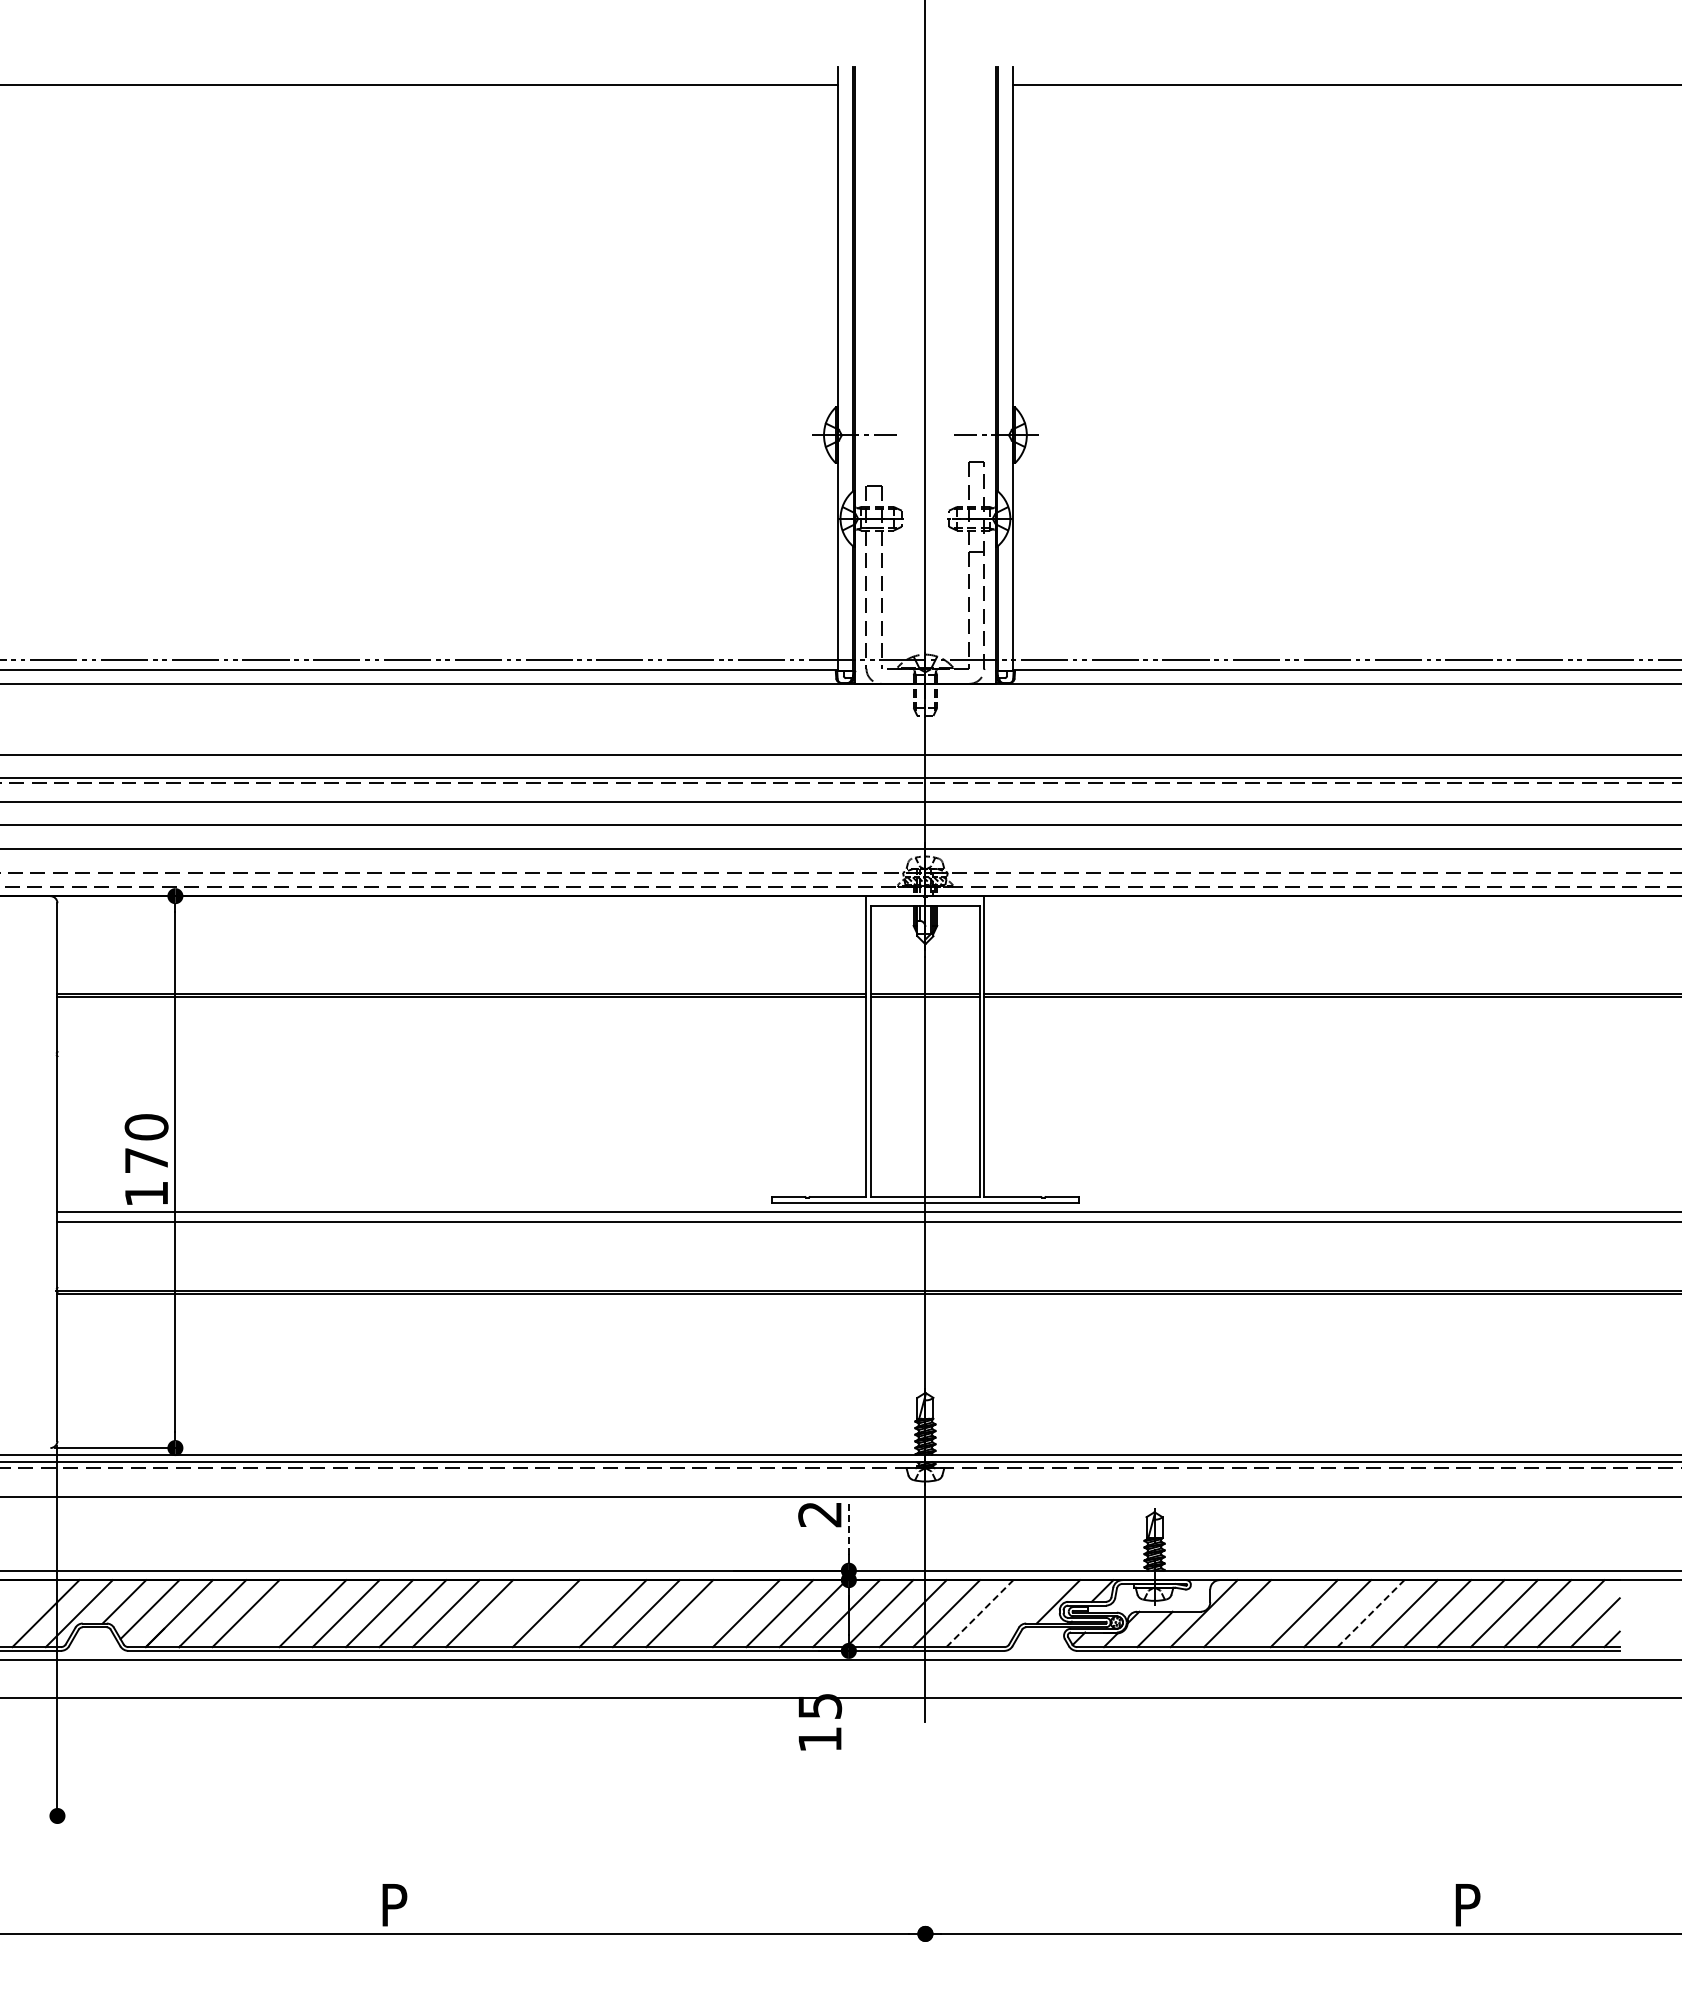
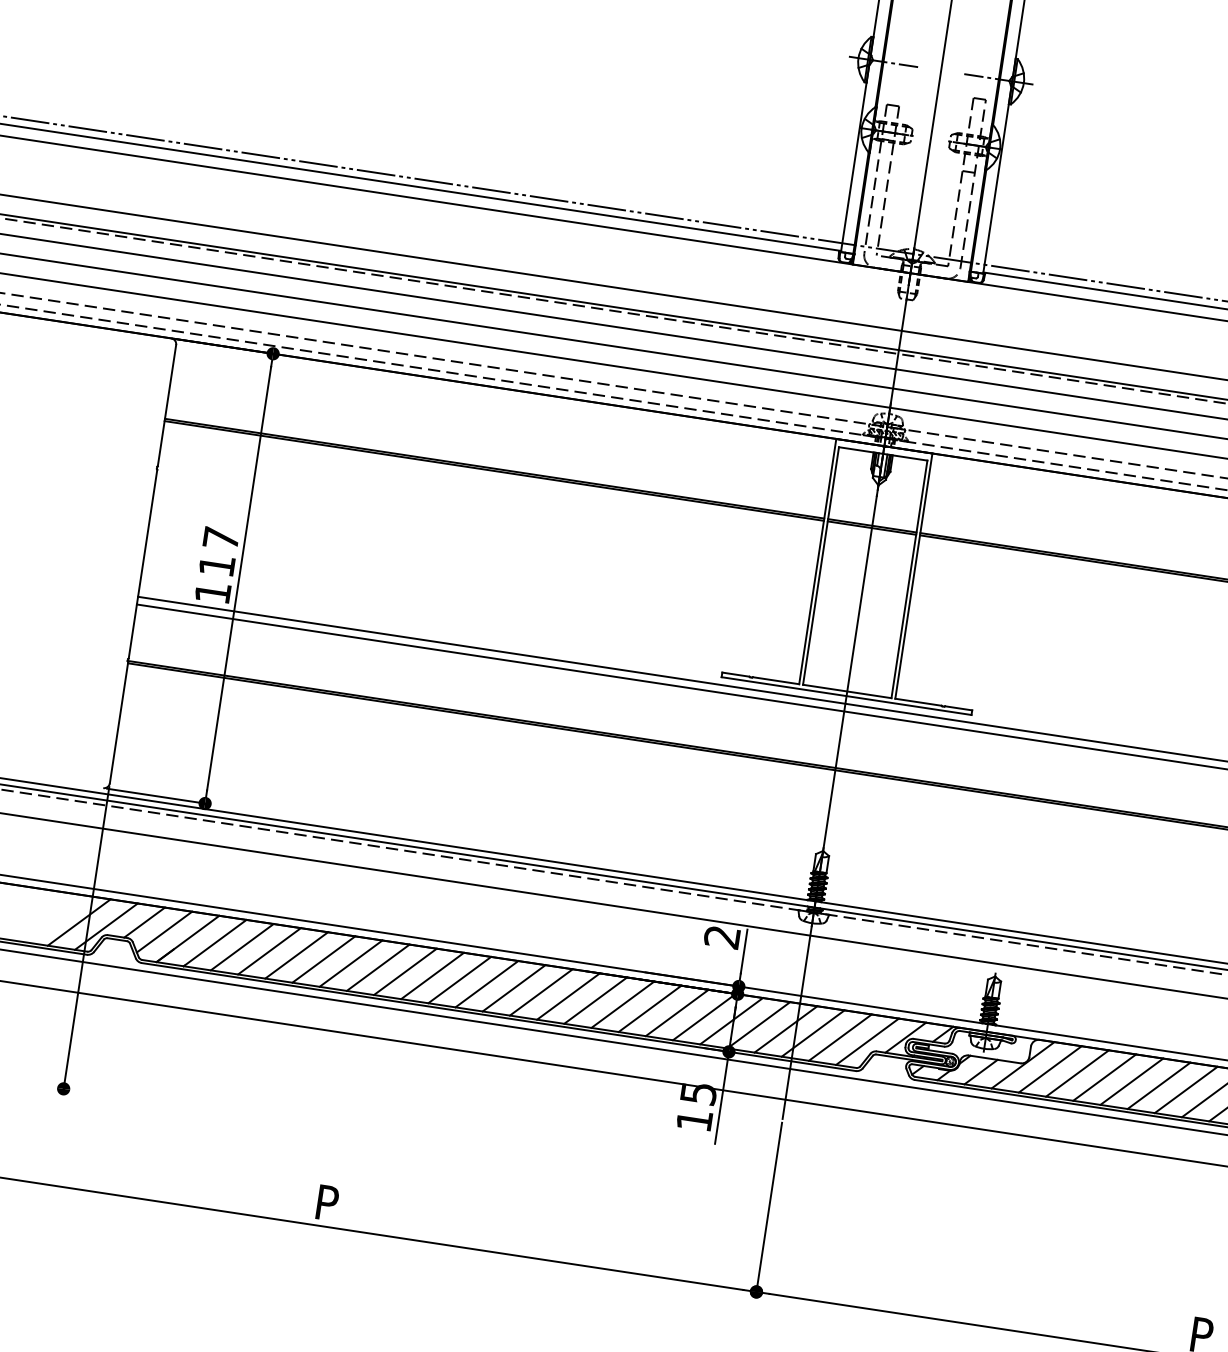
text: (146, 1143) -> (219, 551), 170 -> 117
line: (848, 1527) -> (743, 951), dashed -> solid
line: (278, 1613) -> (268, 951), added
line: (512, 1613) -> (459, 979), added
line: (579, 1613) -> (514, 988), added
line: (712, 1613) -> (622, 1004), added
line: (980, 1613) -> (840, 1037), dashed -> solid
line: (1012, 1613) -> (866, 1041), added
line: (1270, 1613) -> (1077, 1073), added
line: (1371, 1613) -> (1159, 1085), dashed -> solid
line: (848, 1706) -> (721, 1097), added
line: (925, 1832) -> (769, 1209), added

